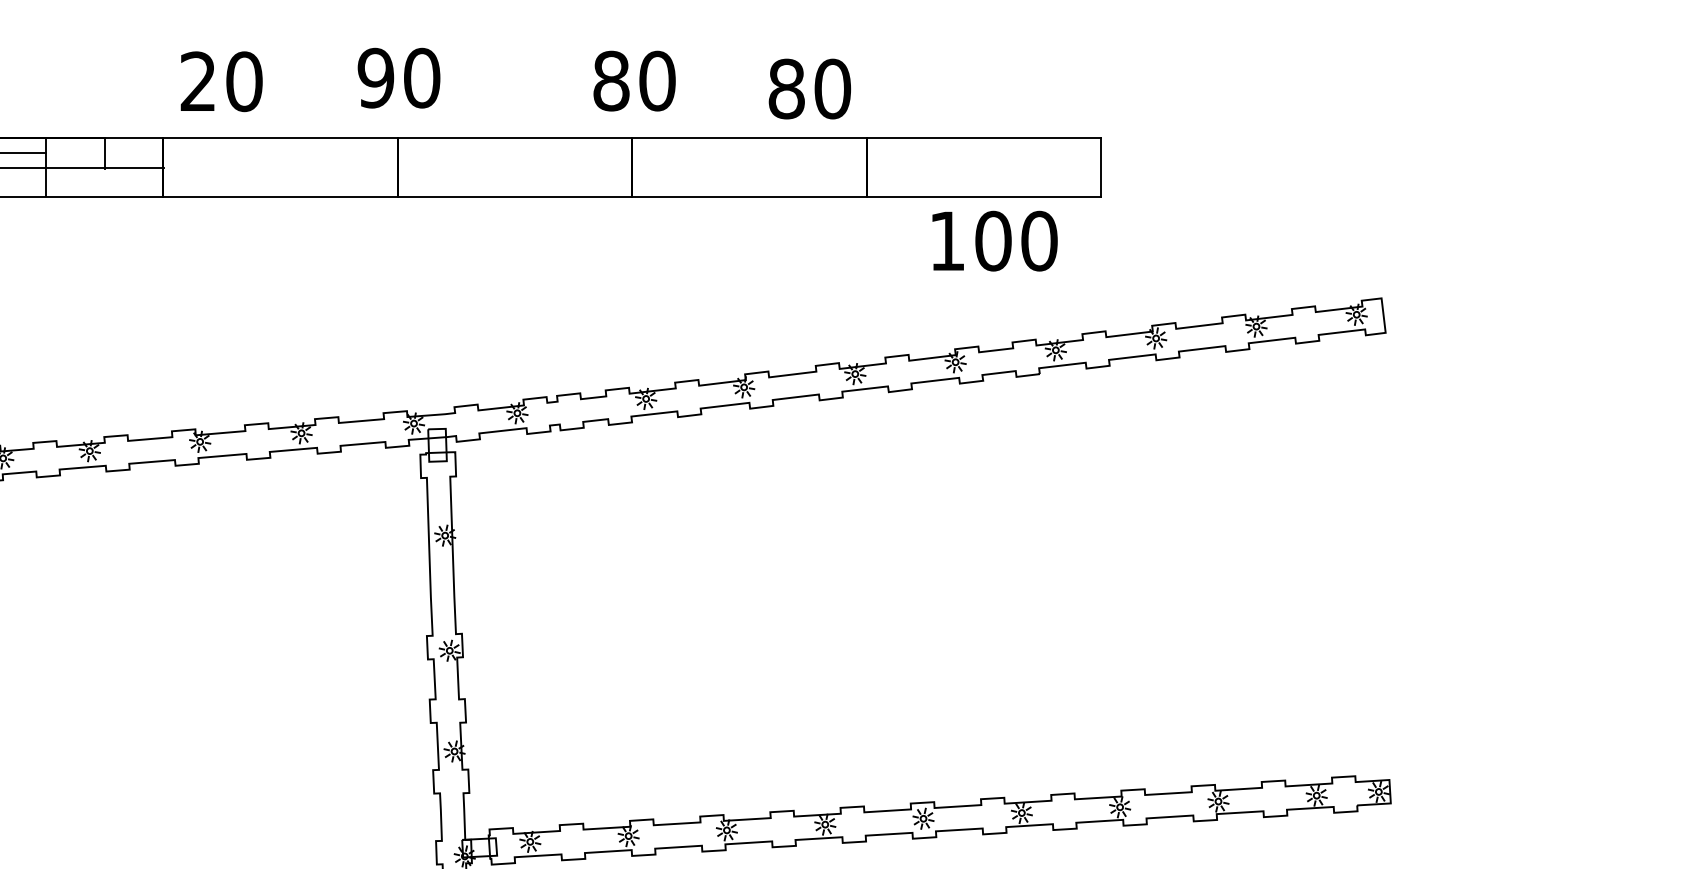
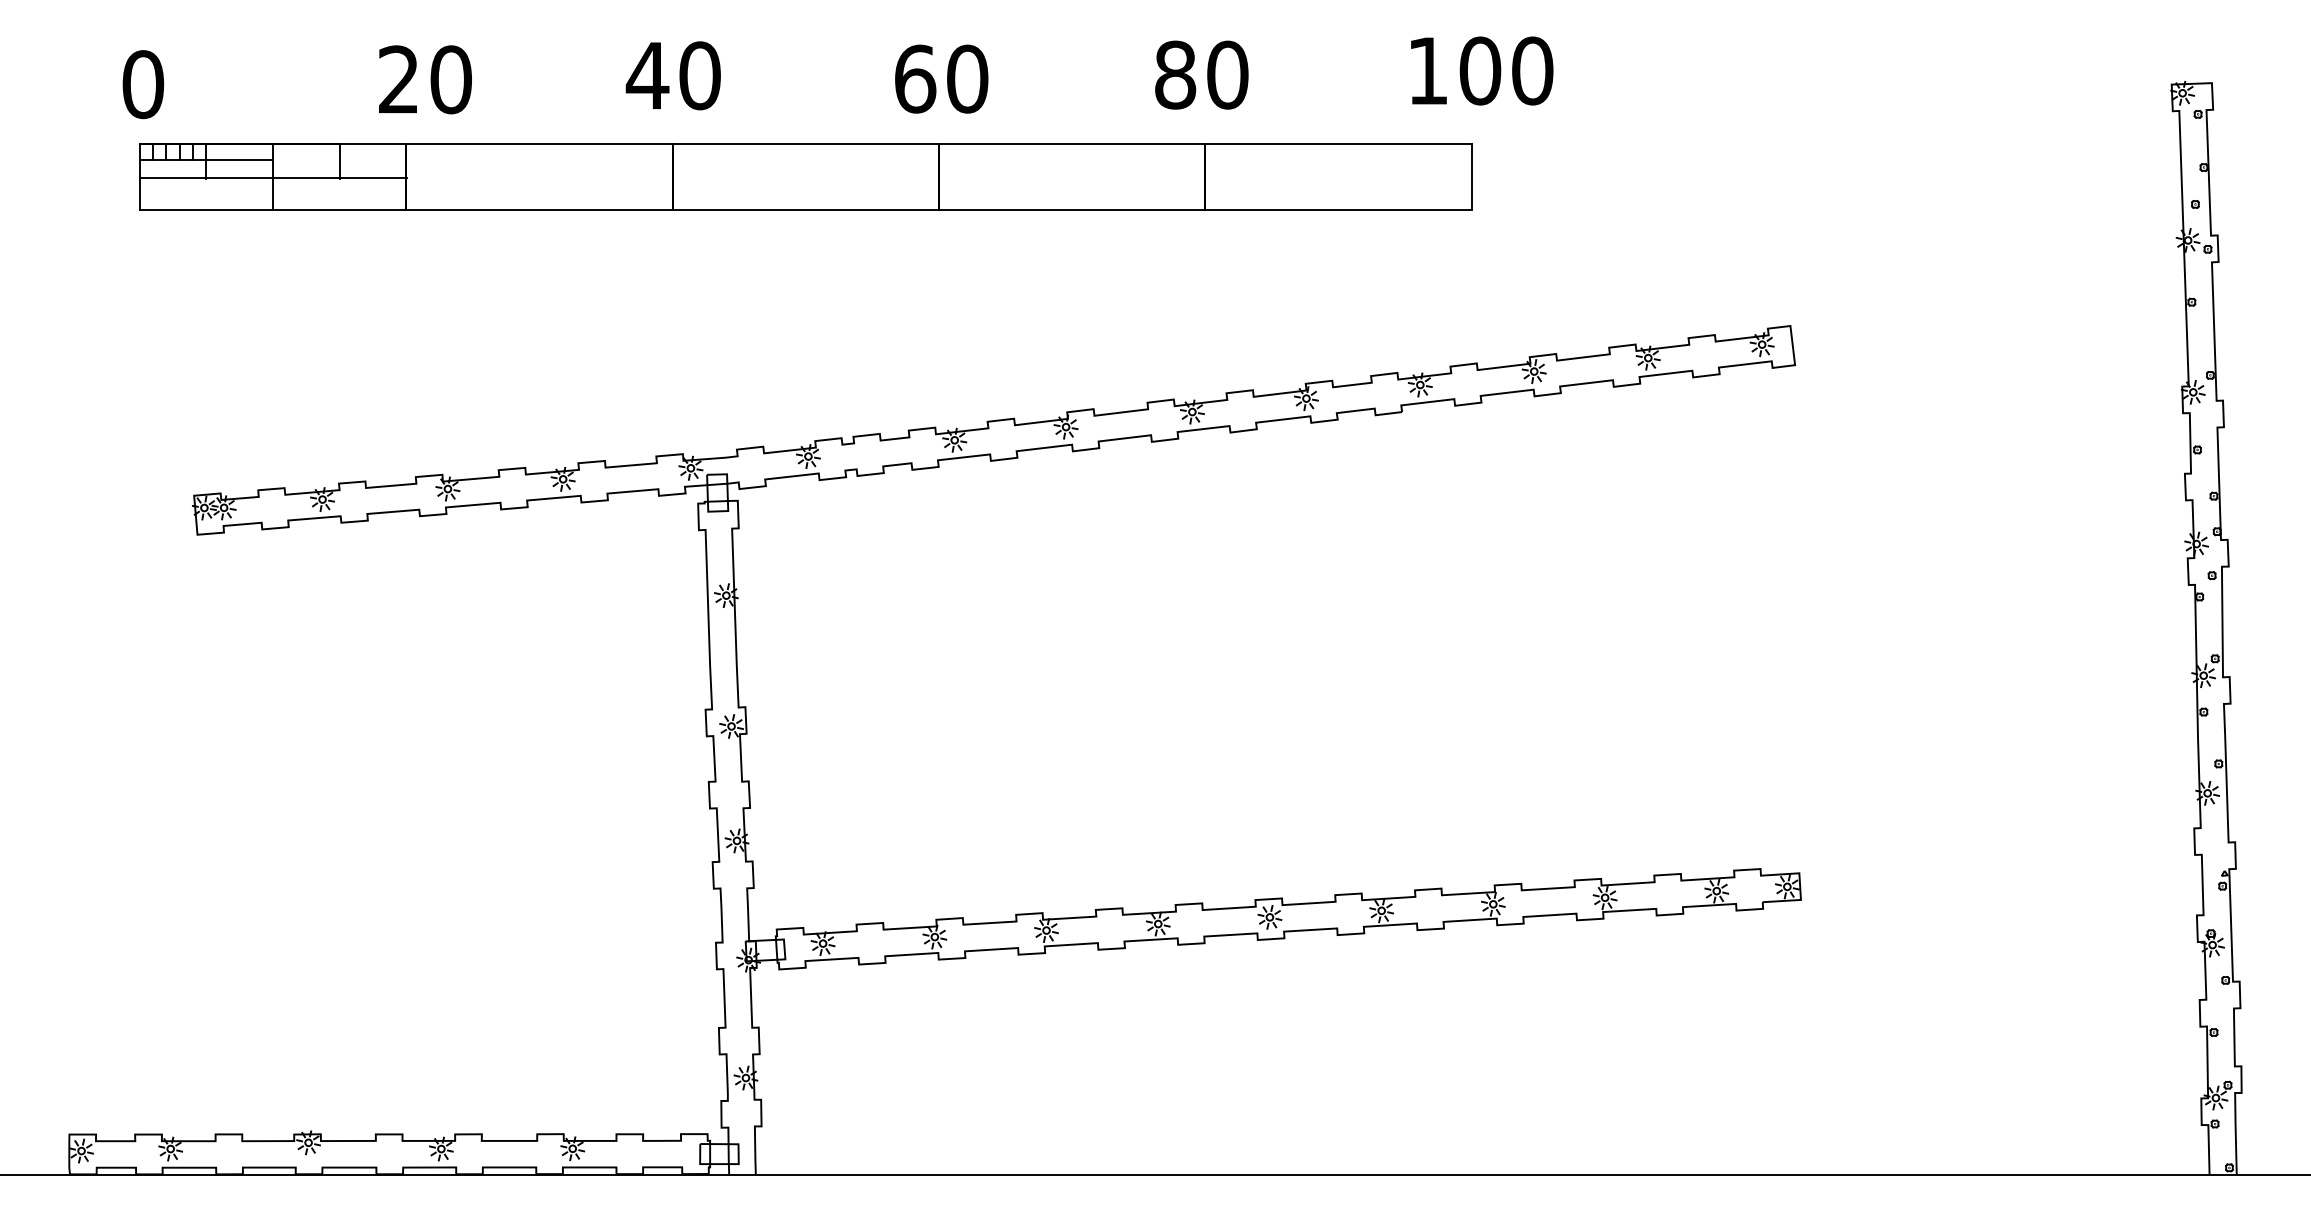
text: (375, 77) -> (647, 75), 90 -> 40
text: (611, 80) -> (915, 78), 80 -> 60
text: (221, 81) -> (425, 79), moved
text: (809, 88) -> (1201, 74), moved
text: (995, 240) -> (1482, 70), moved

